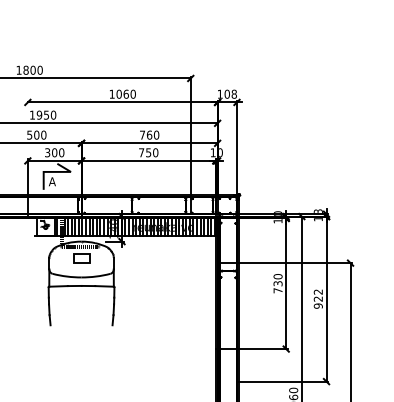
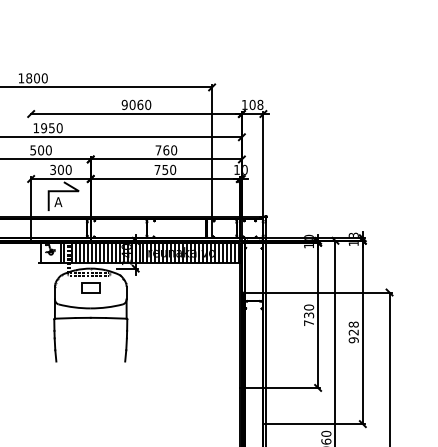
text: (111, 93) -> (124, 104), 1060 -> 9060
text: (318, 291) -> (353, 324), 922 -> 928

